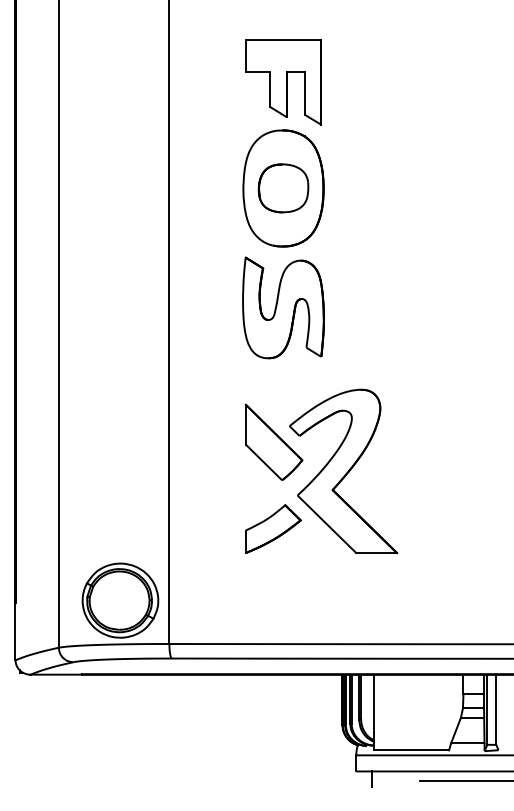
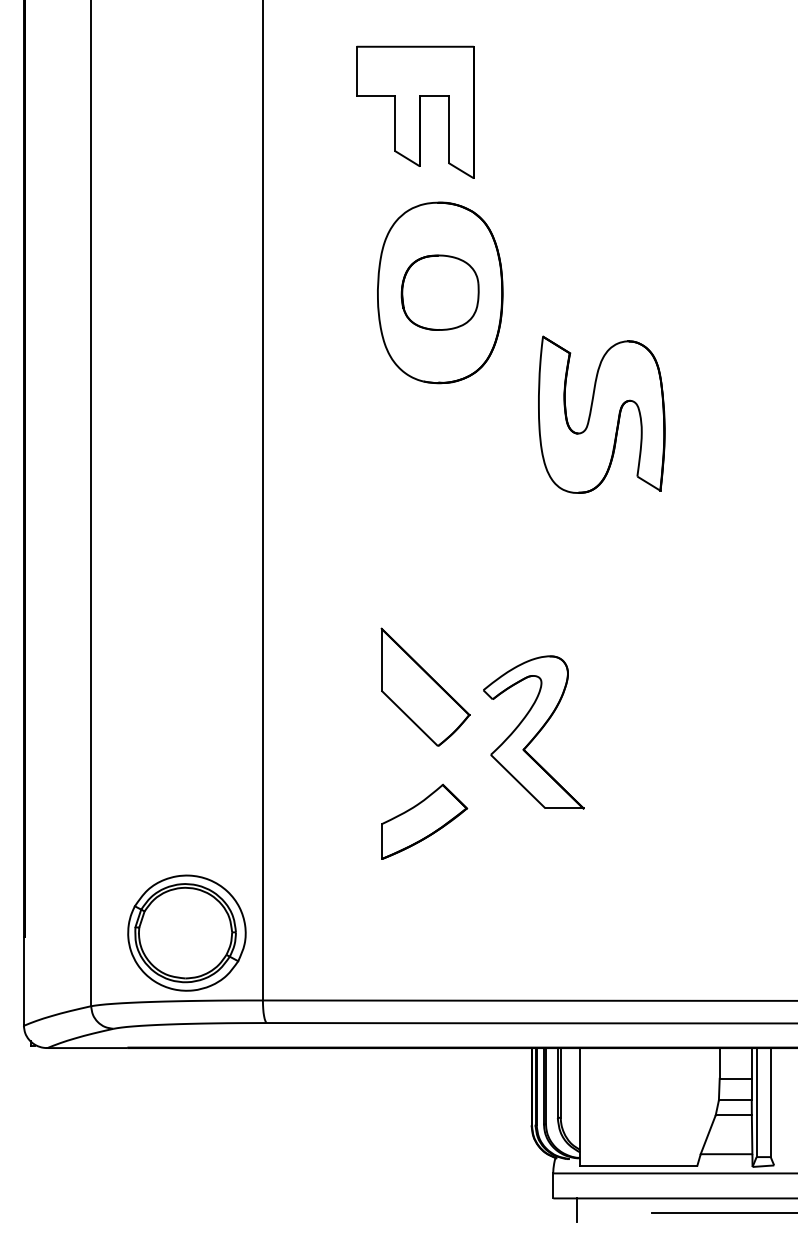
part: (283, 82) -> (415, 112), moved
part: (283, 307) -> (601, 414), moved
part: (343, 471) -> (533, 732), size x0.6

